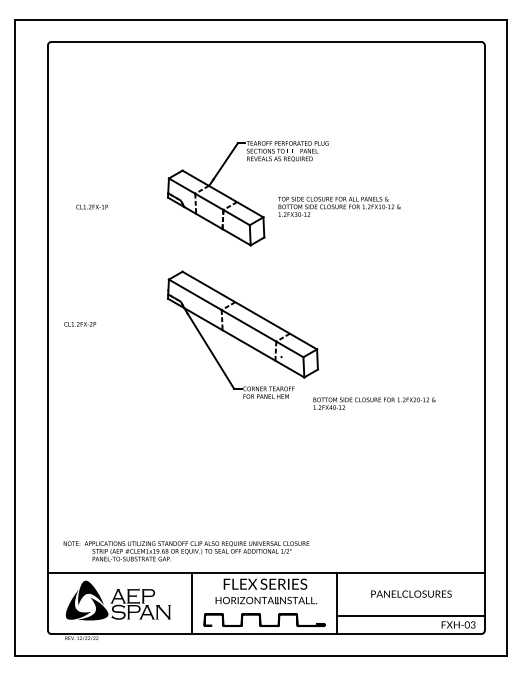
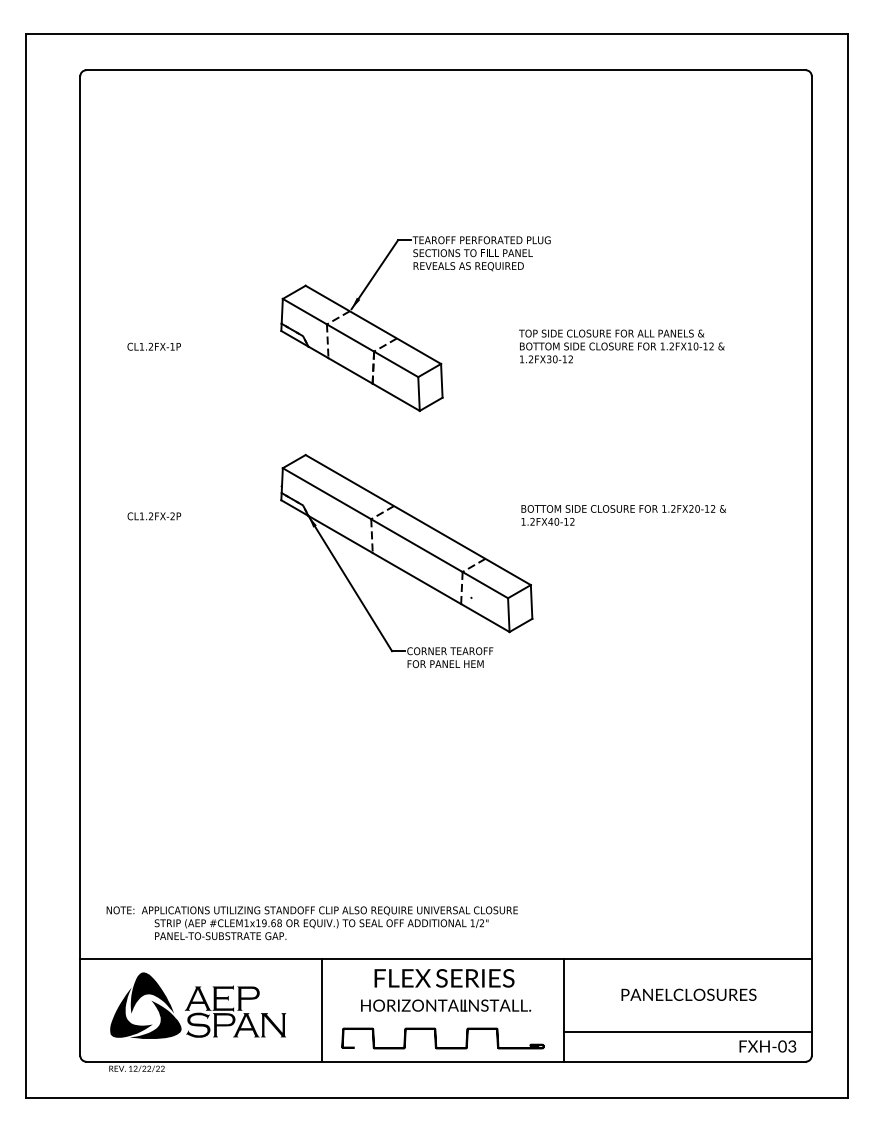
text: (339, 206) -> (622, 345), moved
text: (80, 324) -> (154, 516), moved
text: (374, 403) -> (623, 514), moved

